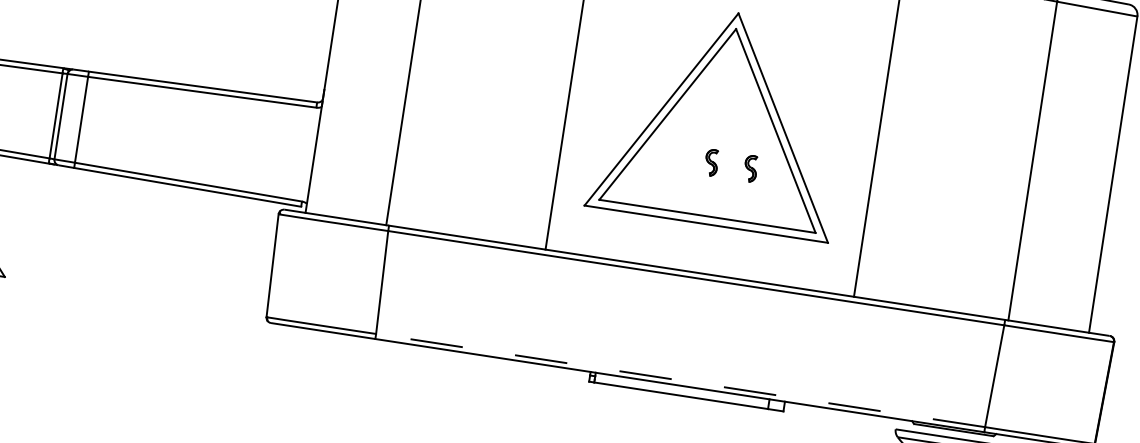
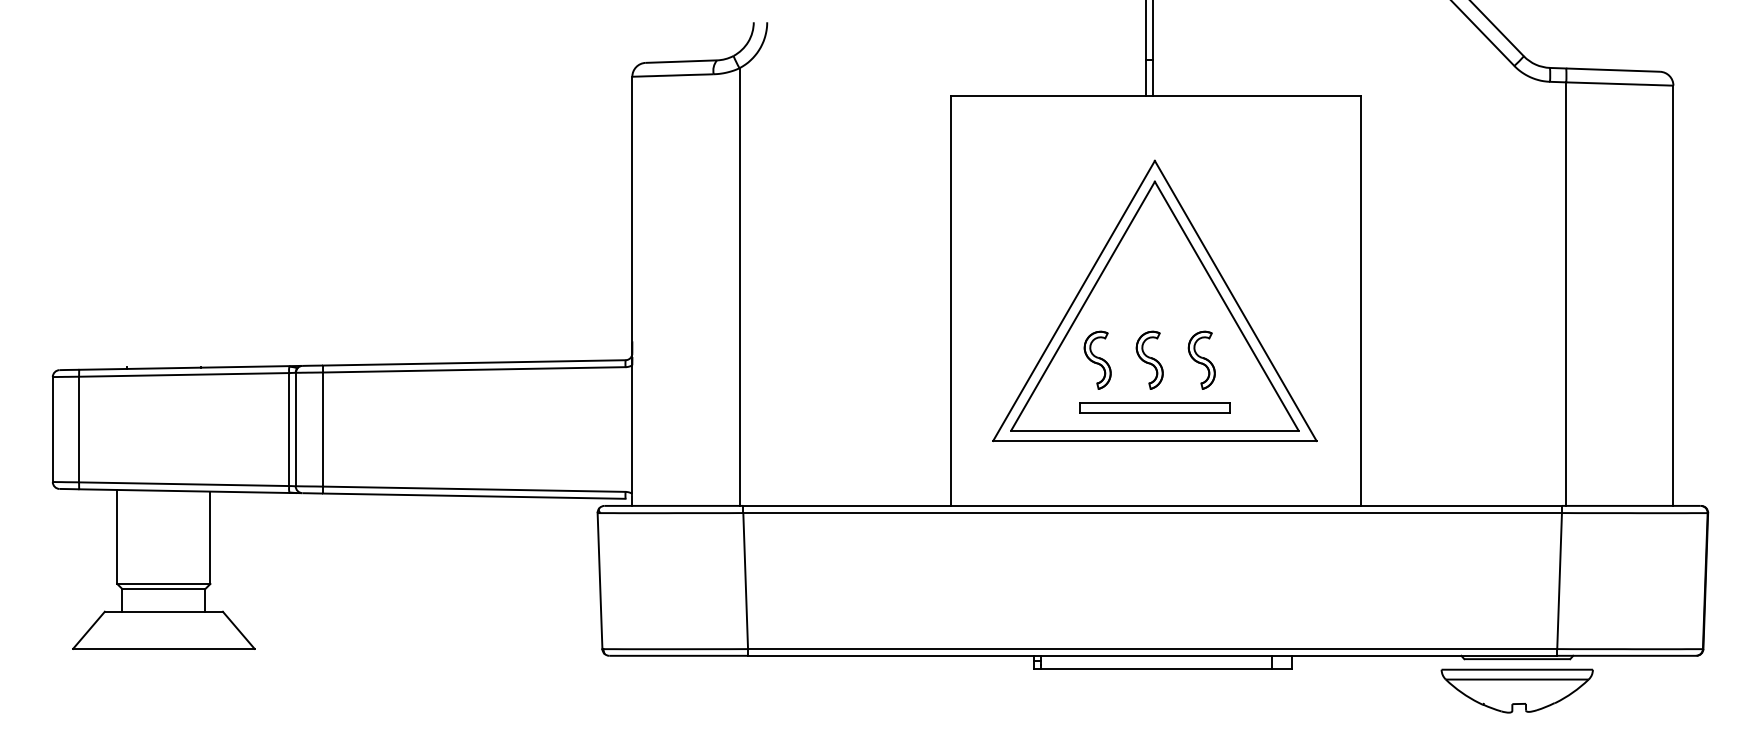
part: (672, 156) -> (1097, 359), added
part: (711, 162) -> (1149, 359), size x1.67
part: (750, 168) -> (1201, 359), size x1.67
part: (709, 198) -> (1154, 407), added
line: (680, 380) -> (1152, 649), dashed -> solid

